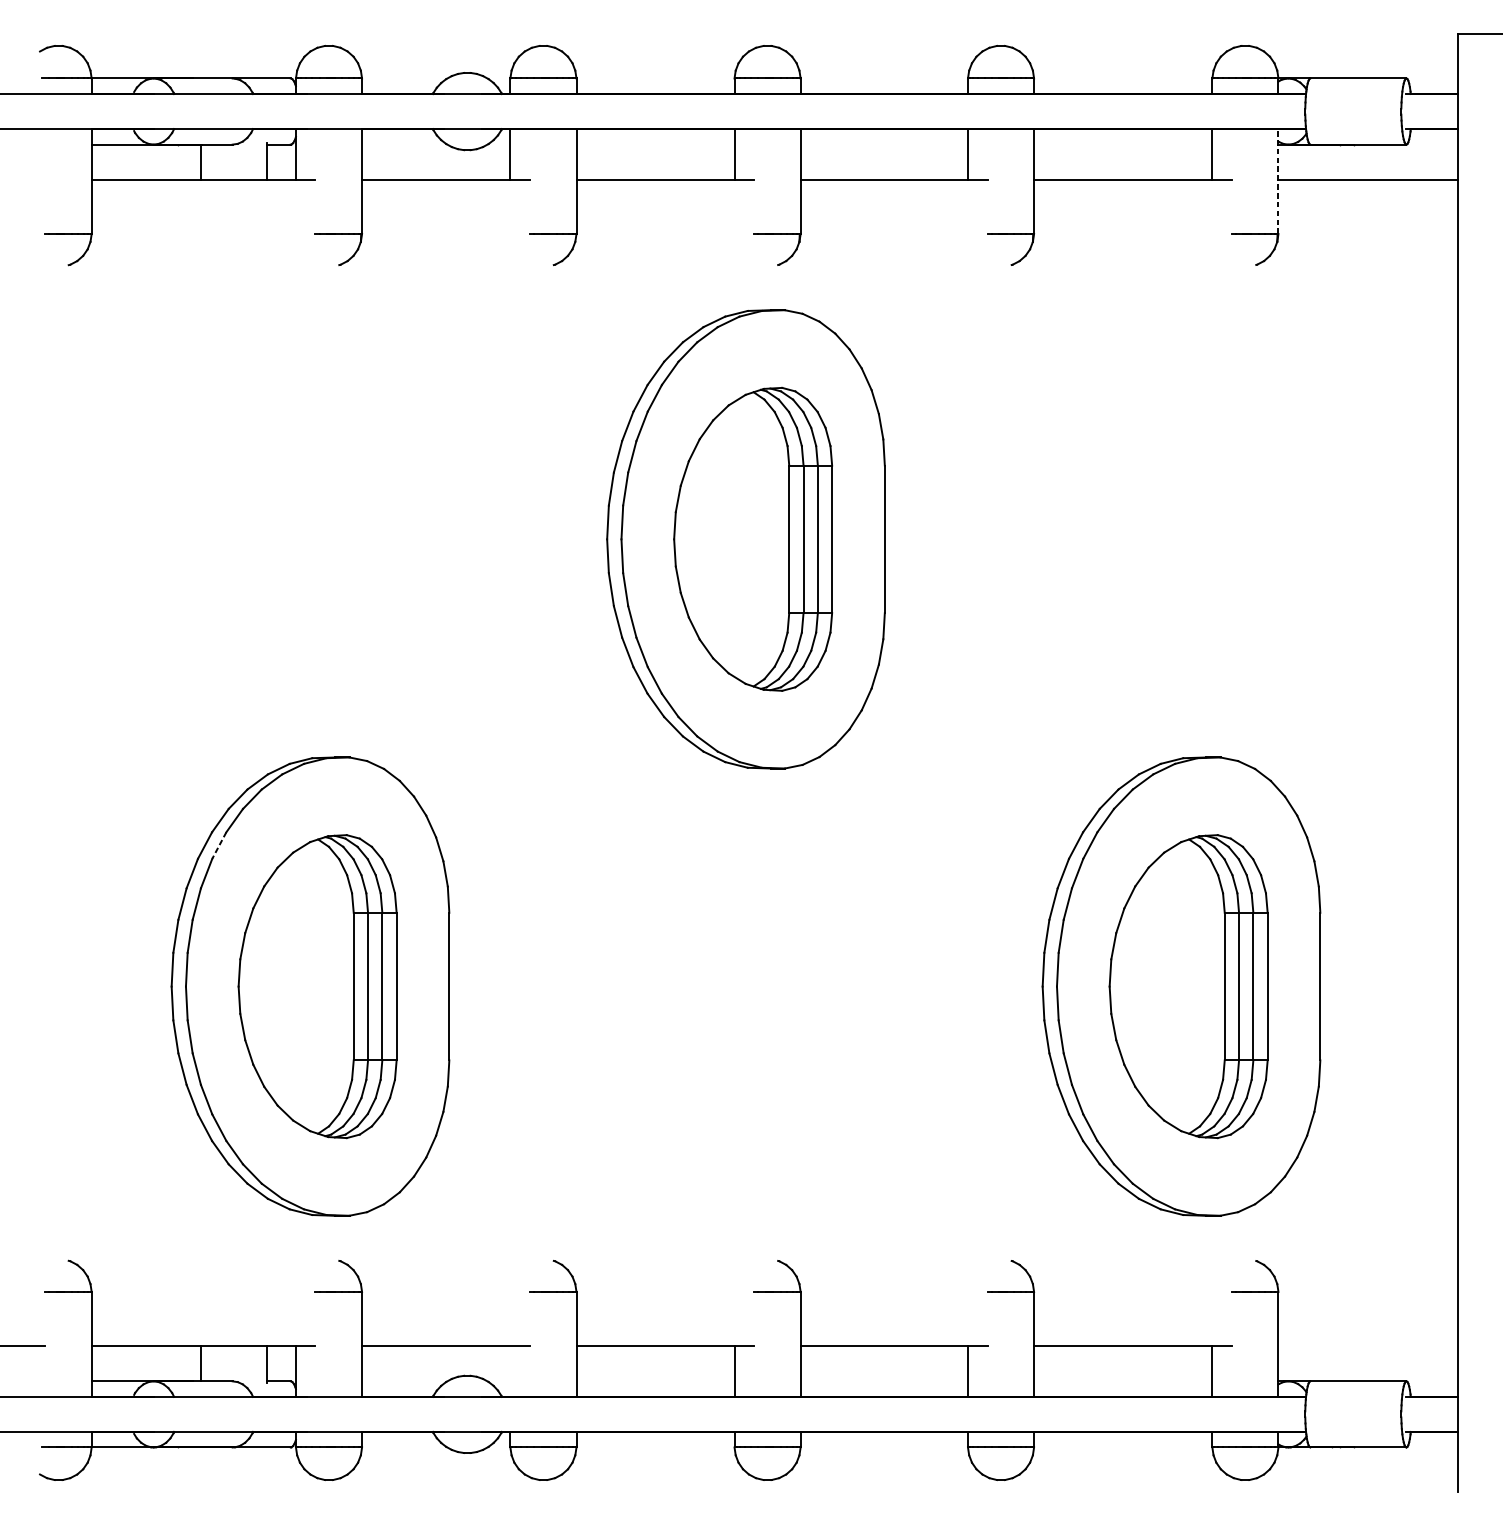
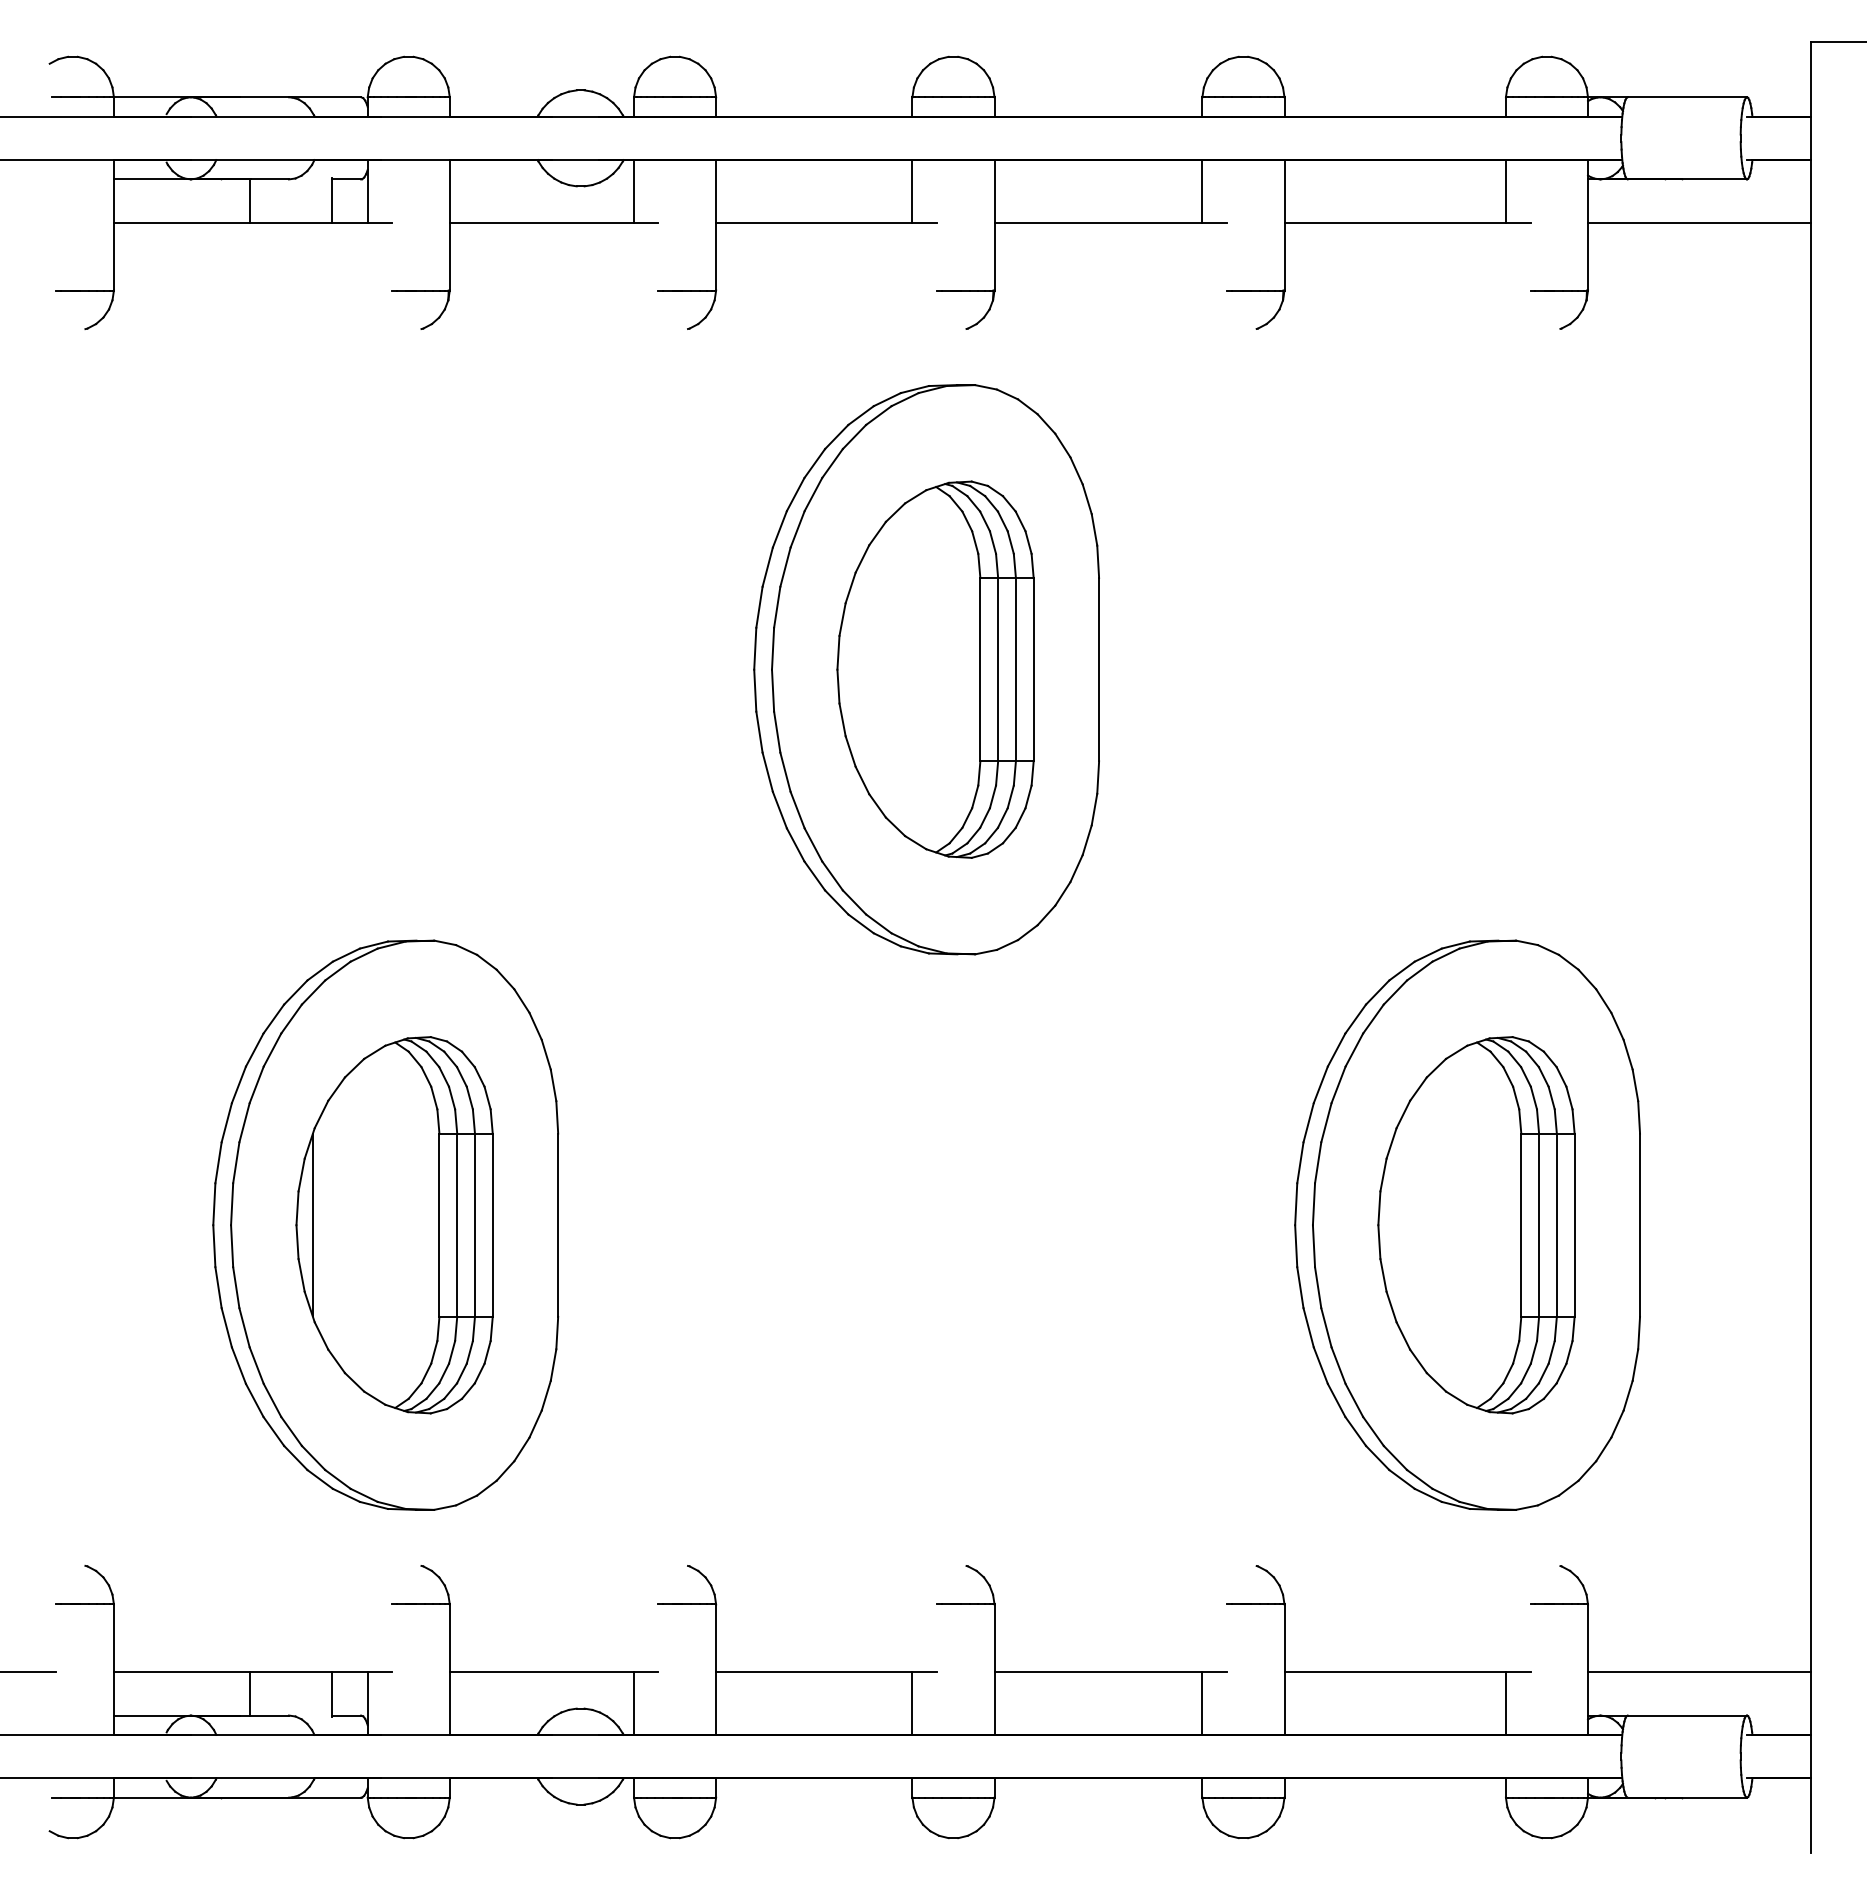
line: (1278, 180) -> (1588, 224), dashed -> solid
line: (219, 845) -> (272, 1050), dashed -> solid
line: (251, 986) -> (312, 1225), added
line: (1368, 1346) -> (1699, 1672), added
line: (510, 1371) -> (634, 1703), added

